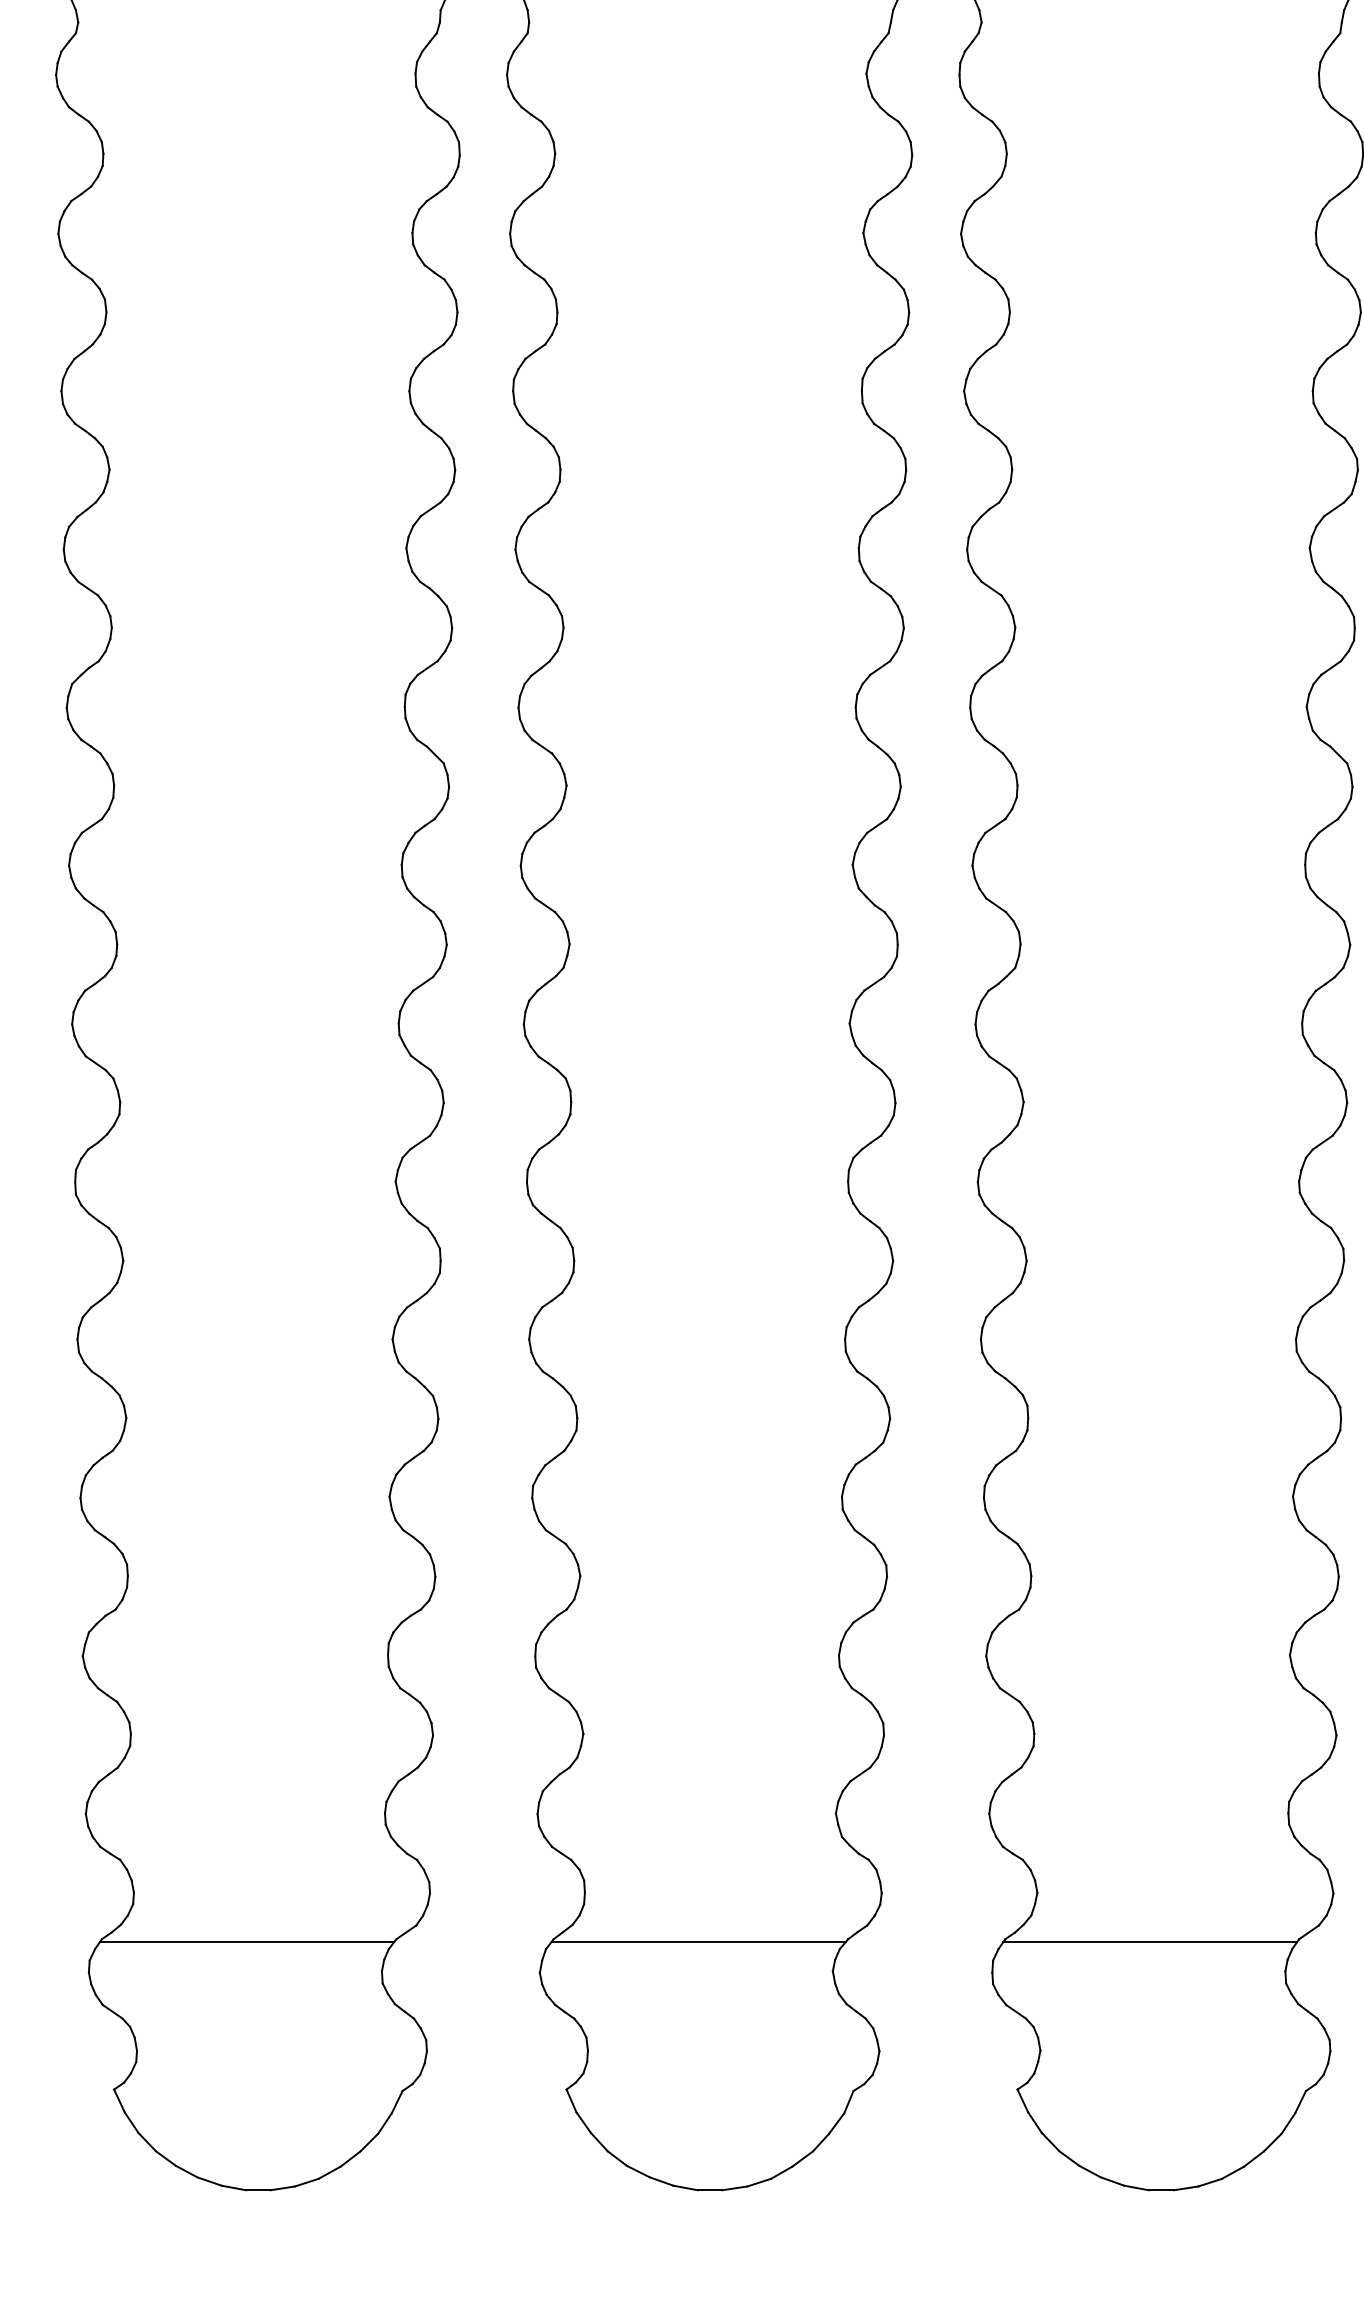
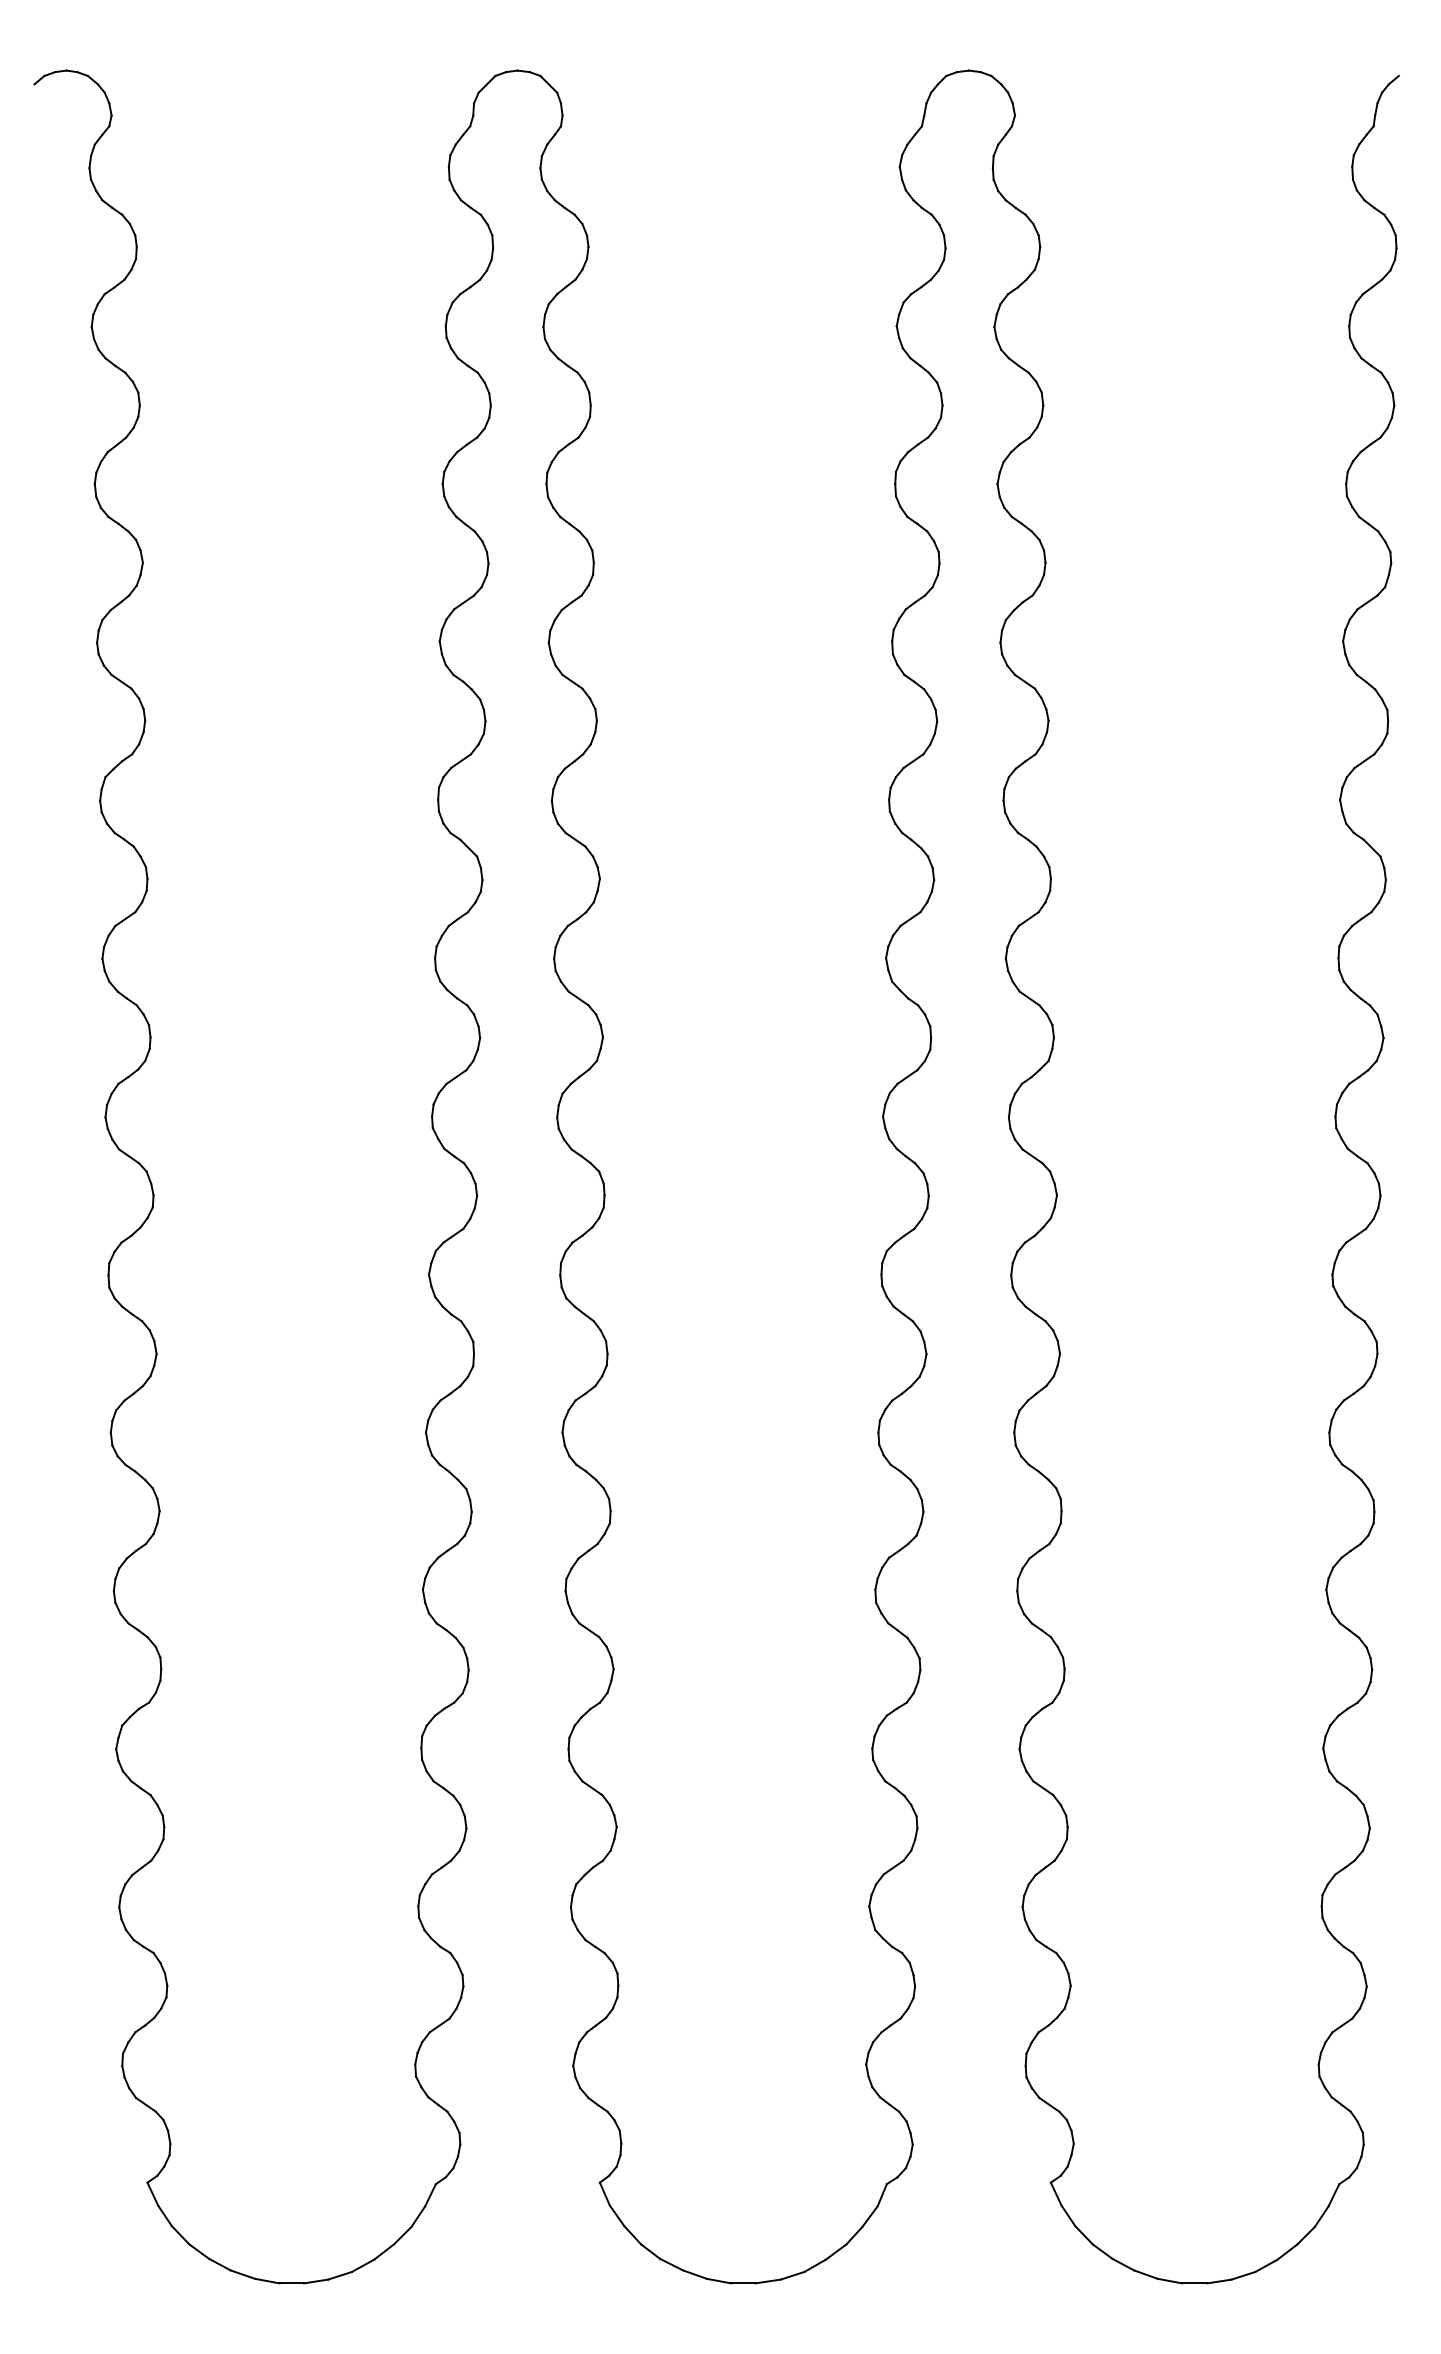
line: (247, 1942) -> (280, 2035), removed
line: (698, 1942) -> (731, 2035), removed
line: (1150, 1942) -> (1183, 2035), removed

